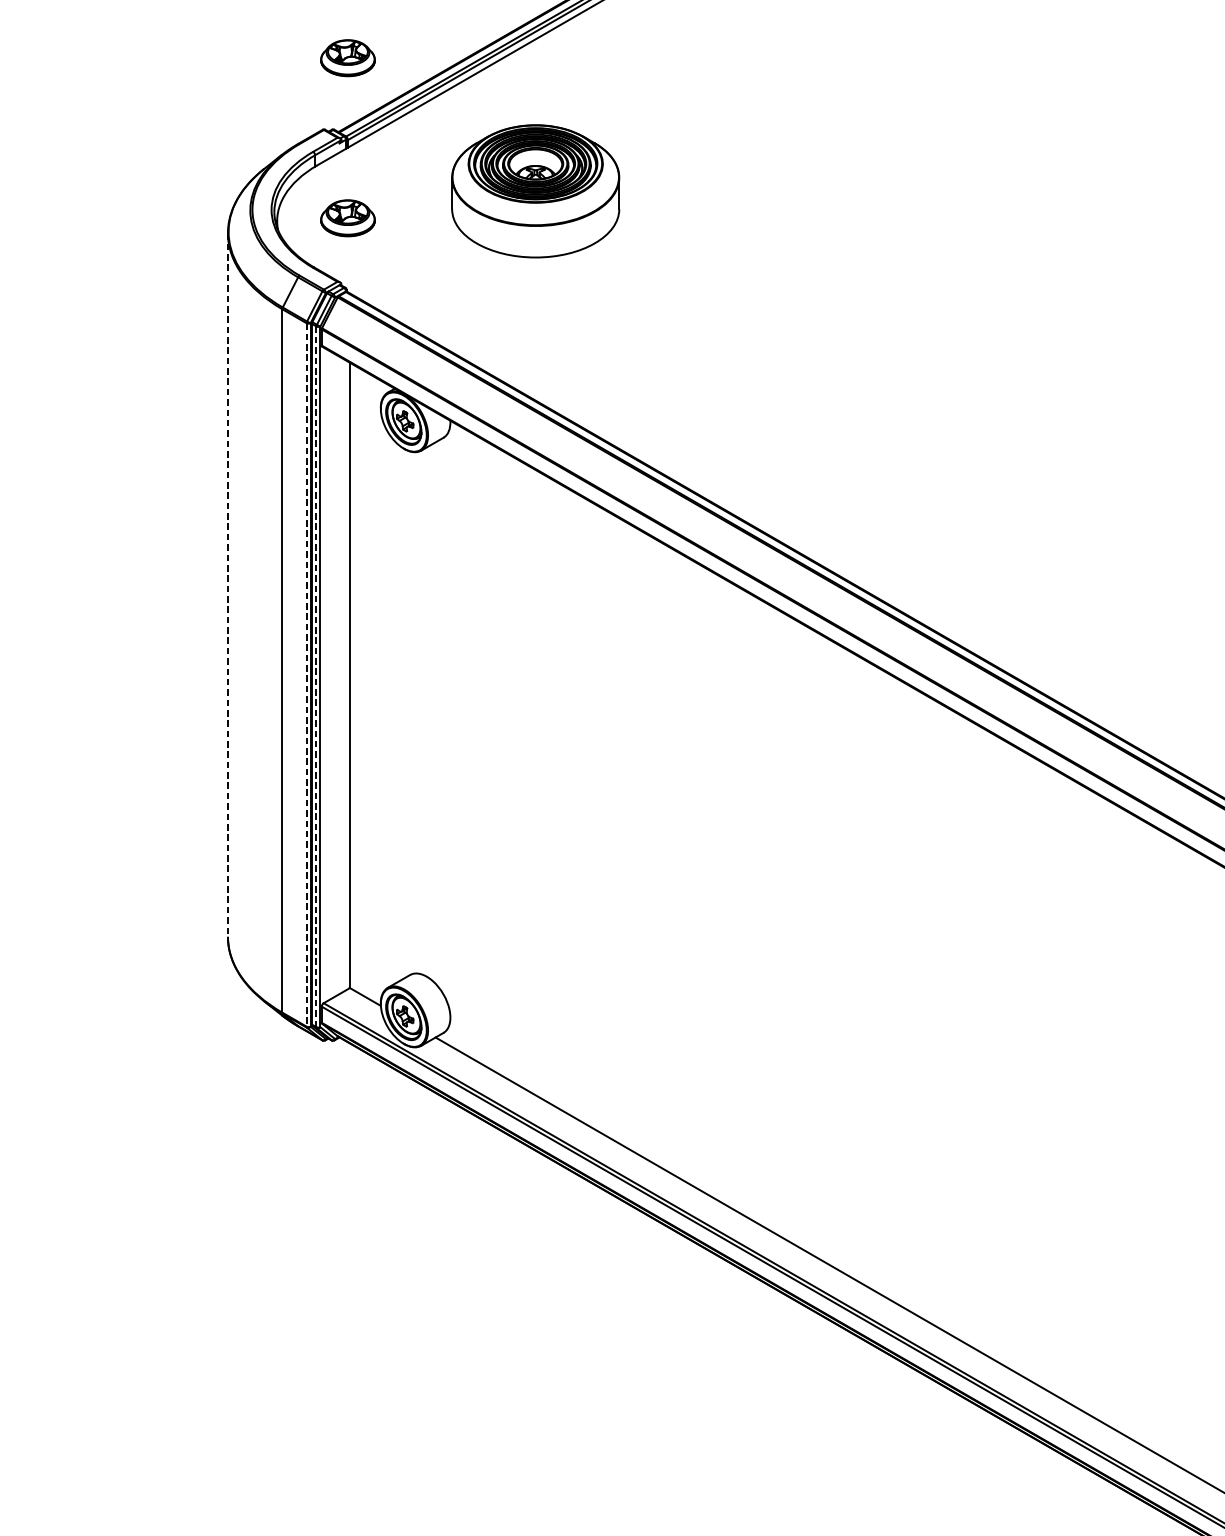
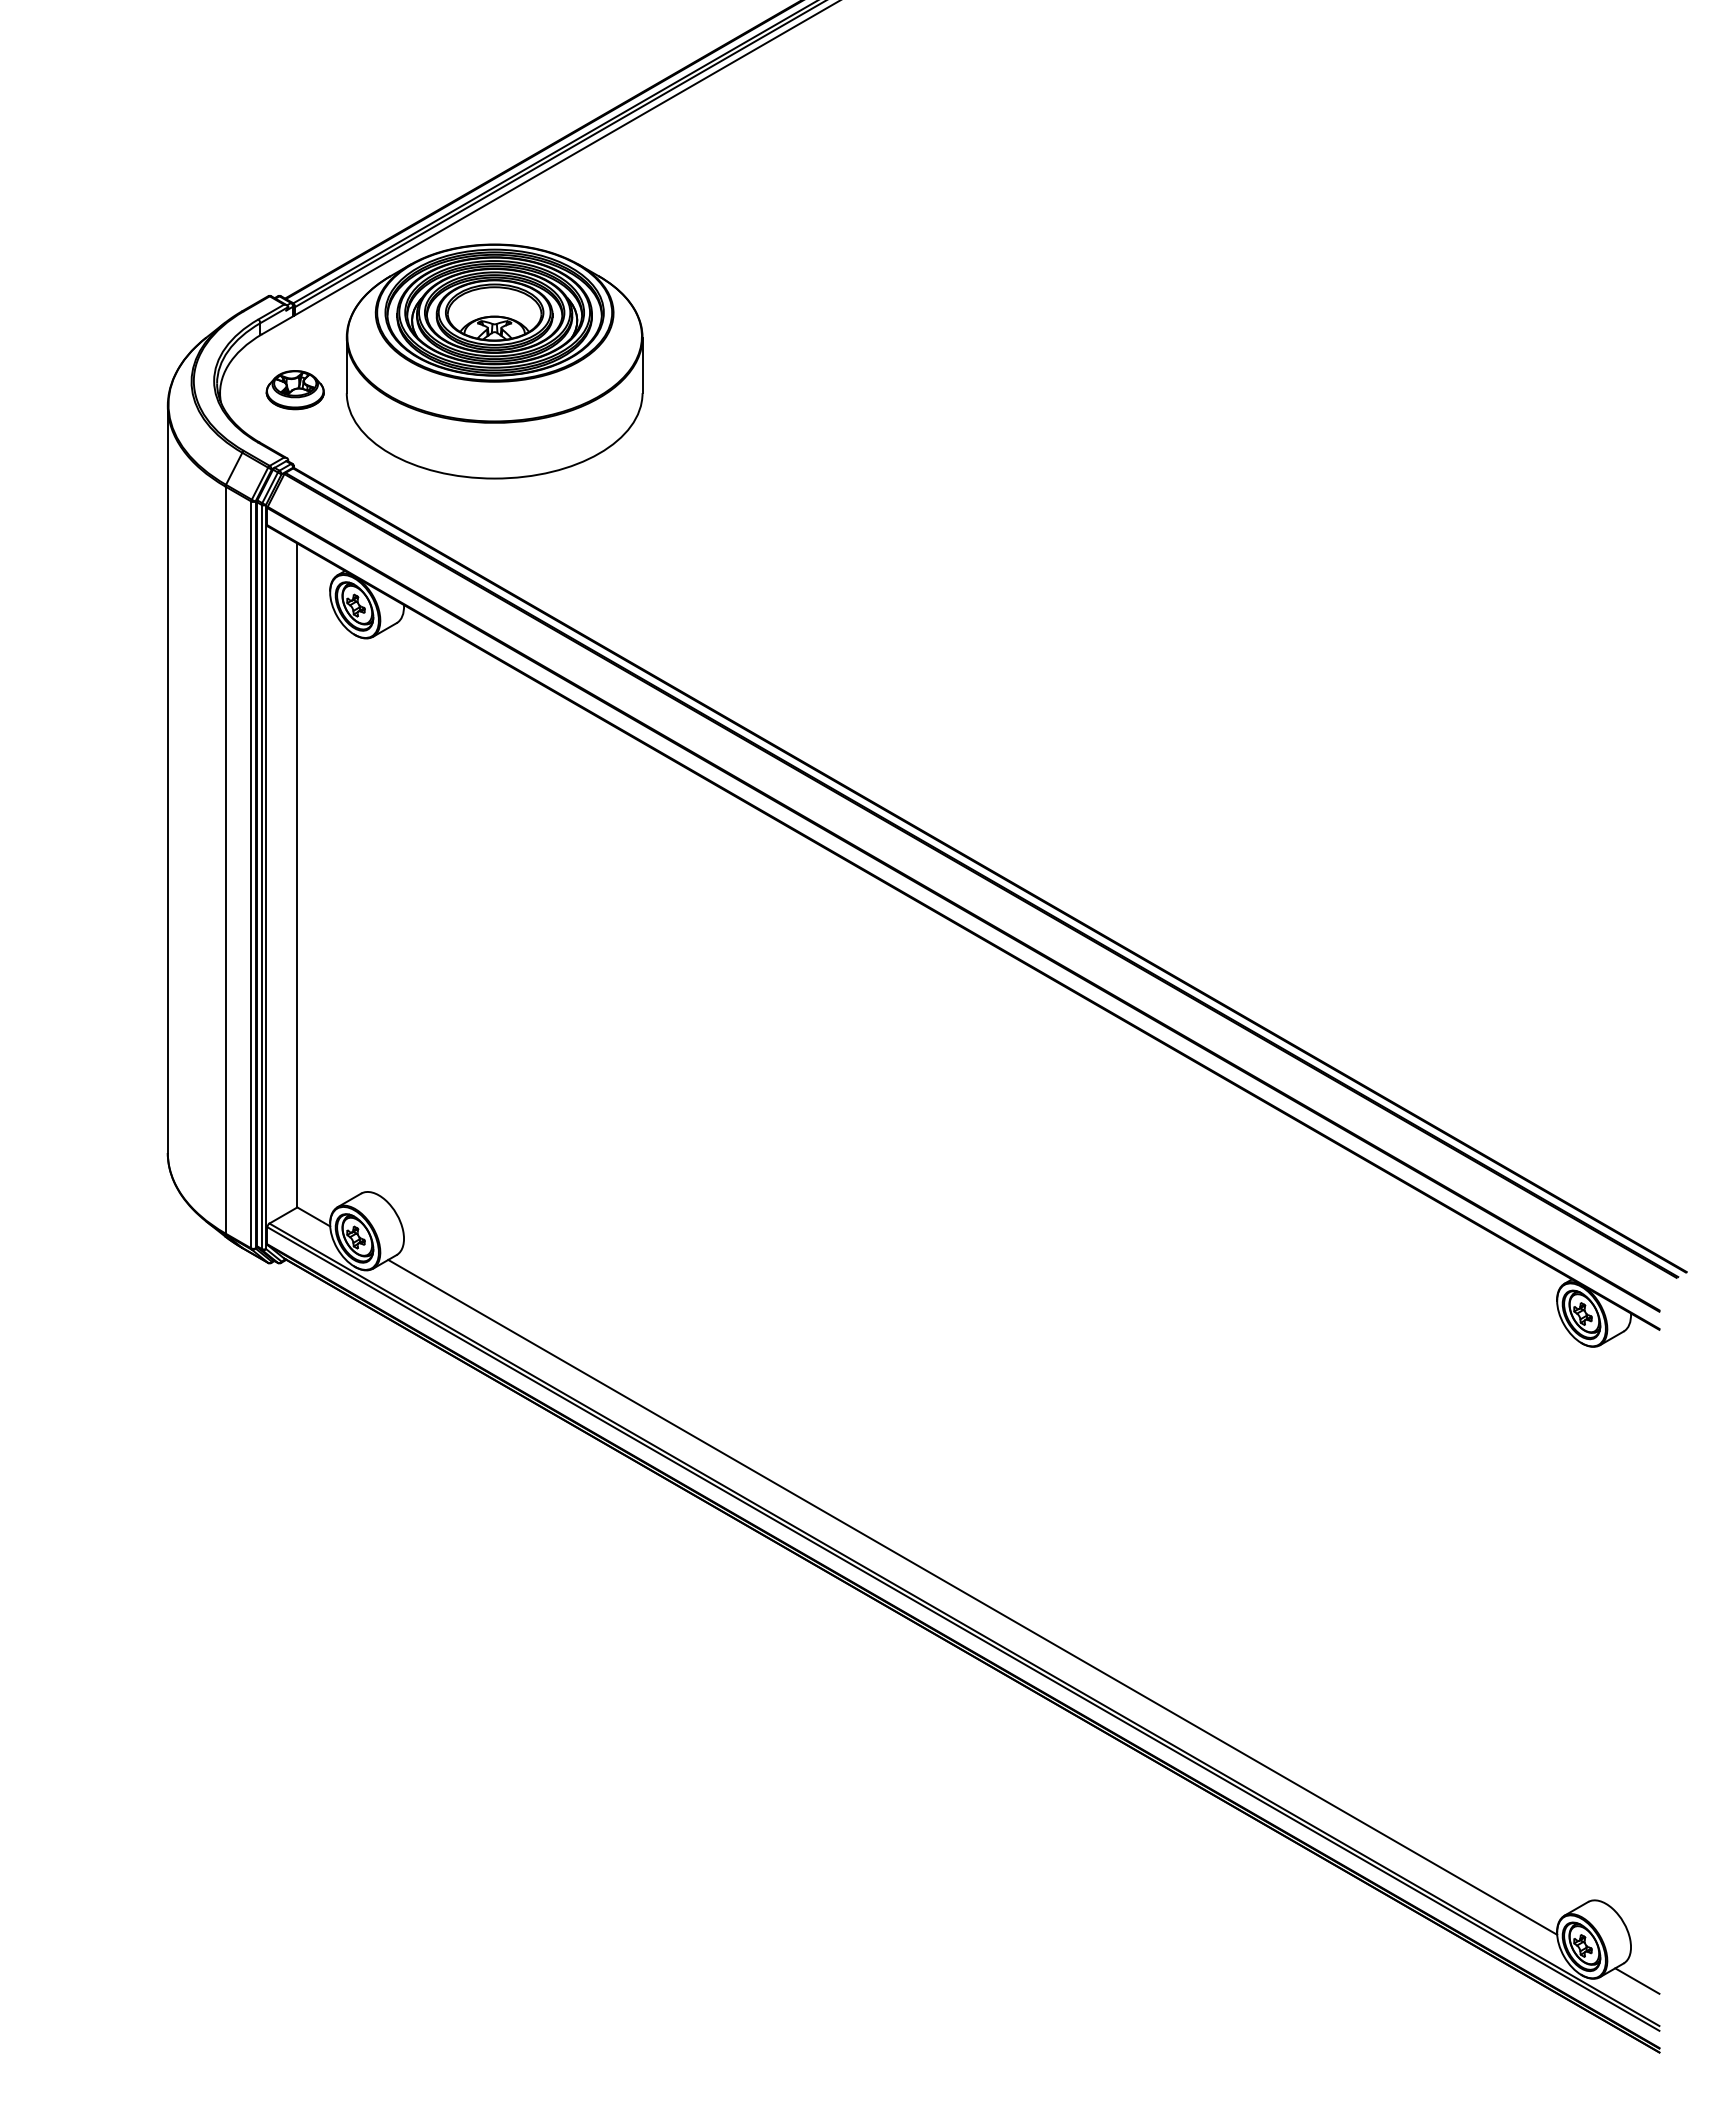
part: (347, 58) -> (294, 220), removed
part: (535, 191) -> (494, 361), size x1.67
line: (227, 585) -> (167, 780), dashed -> solid
line: (306, 675) -> (251, 875), dashed -> solid
line: (316, 676) -> (261, 876), dashed -> solid

